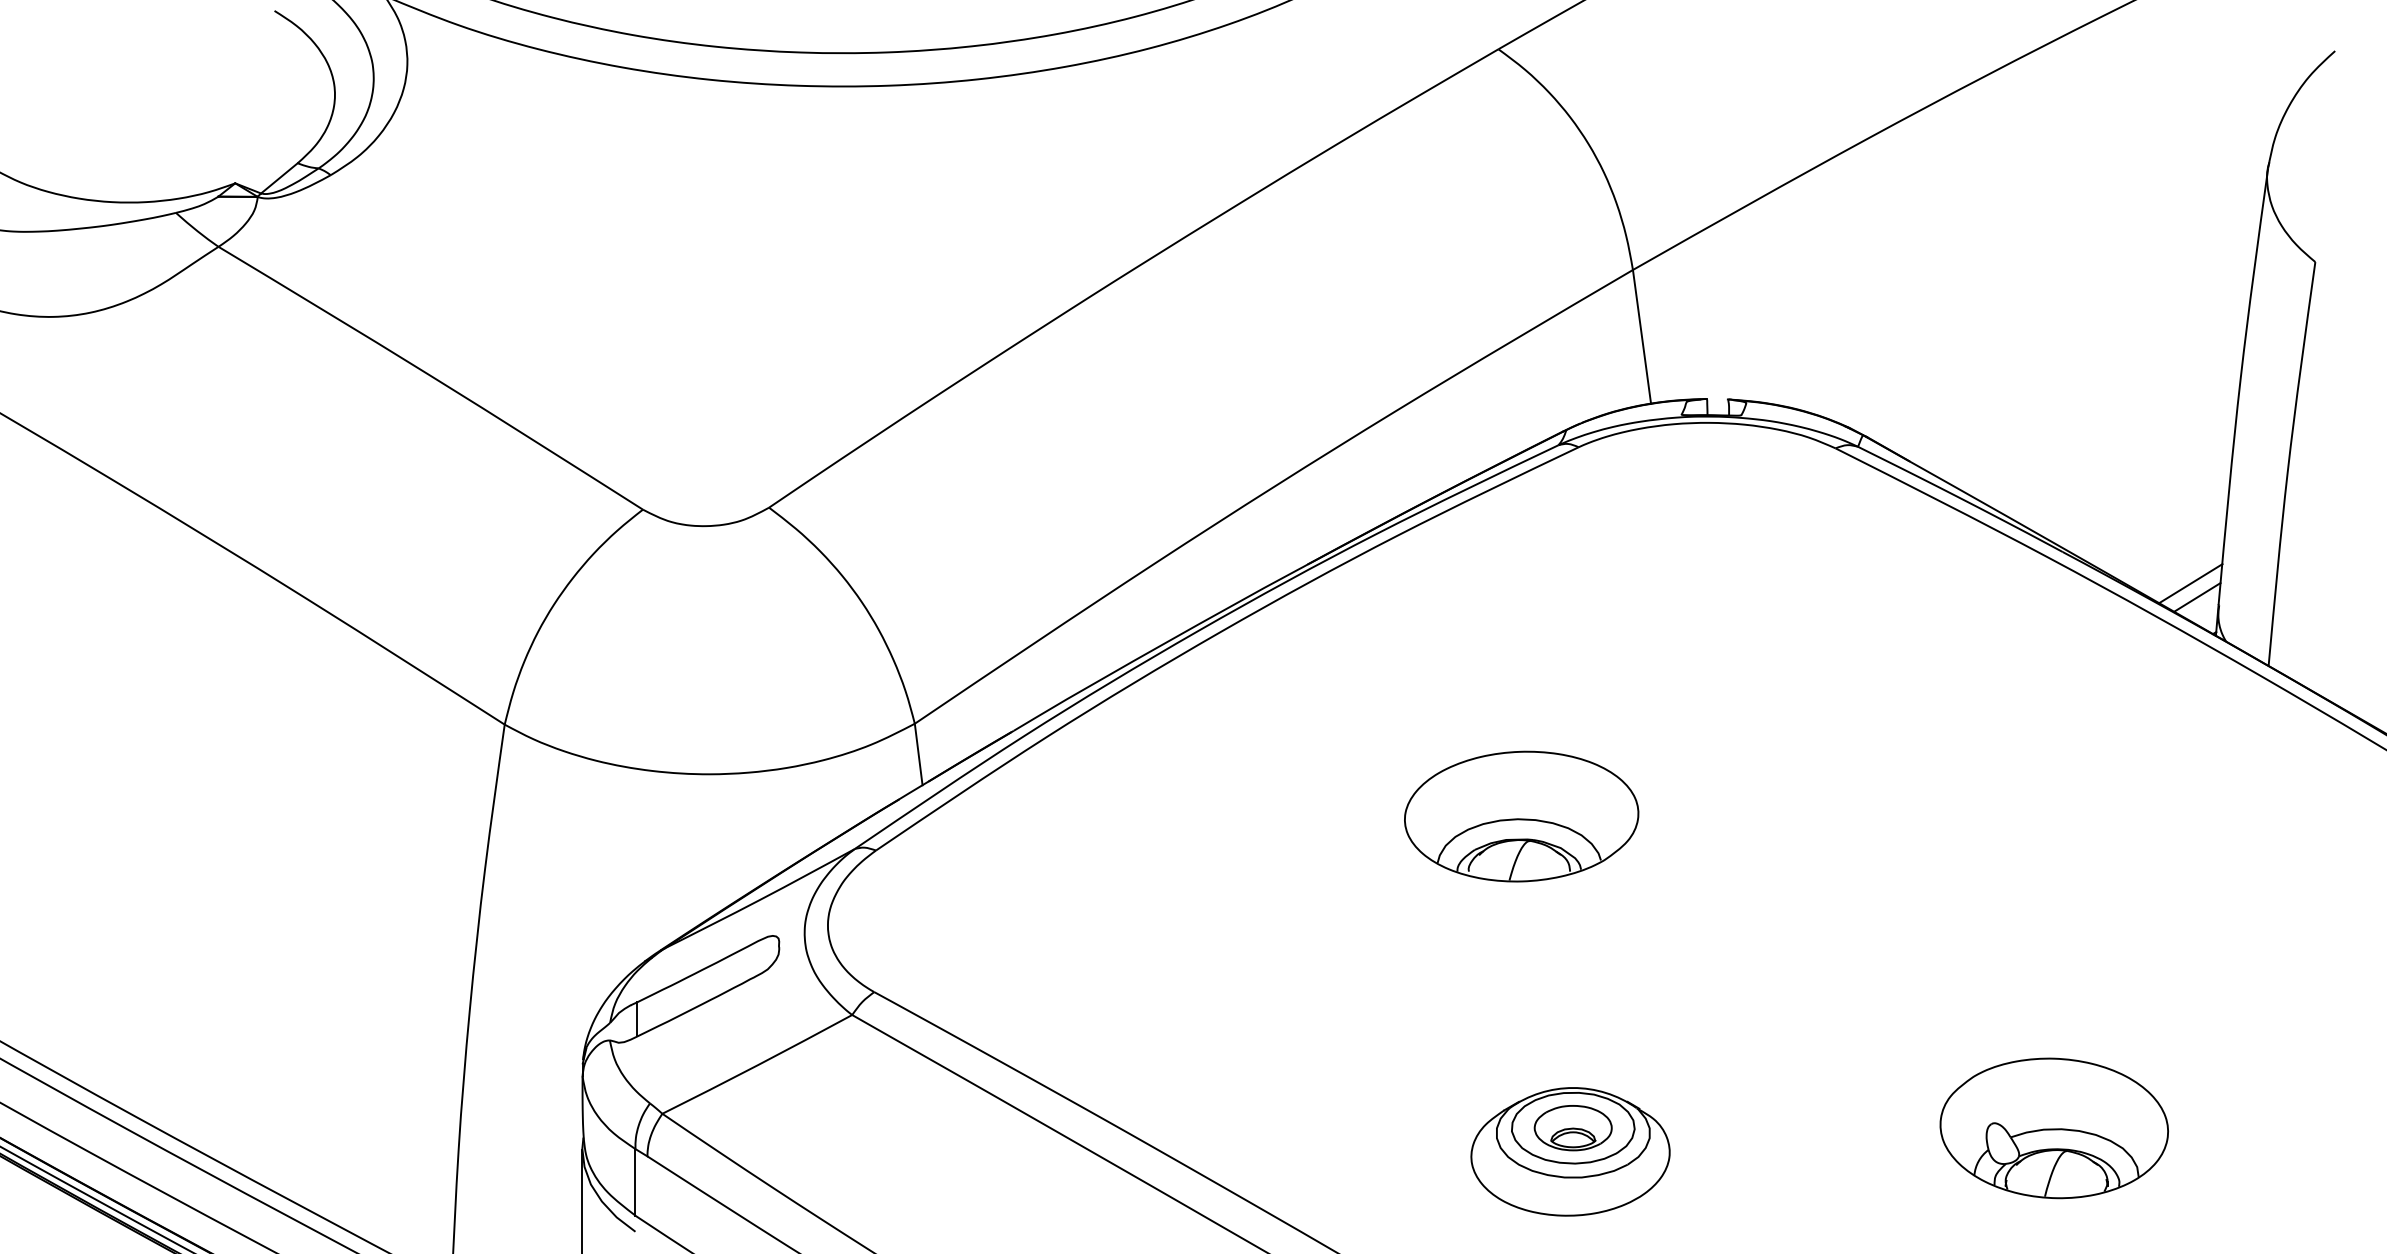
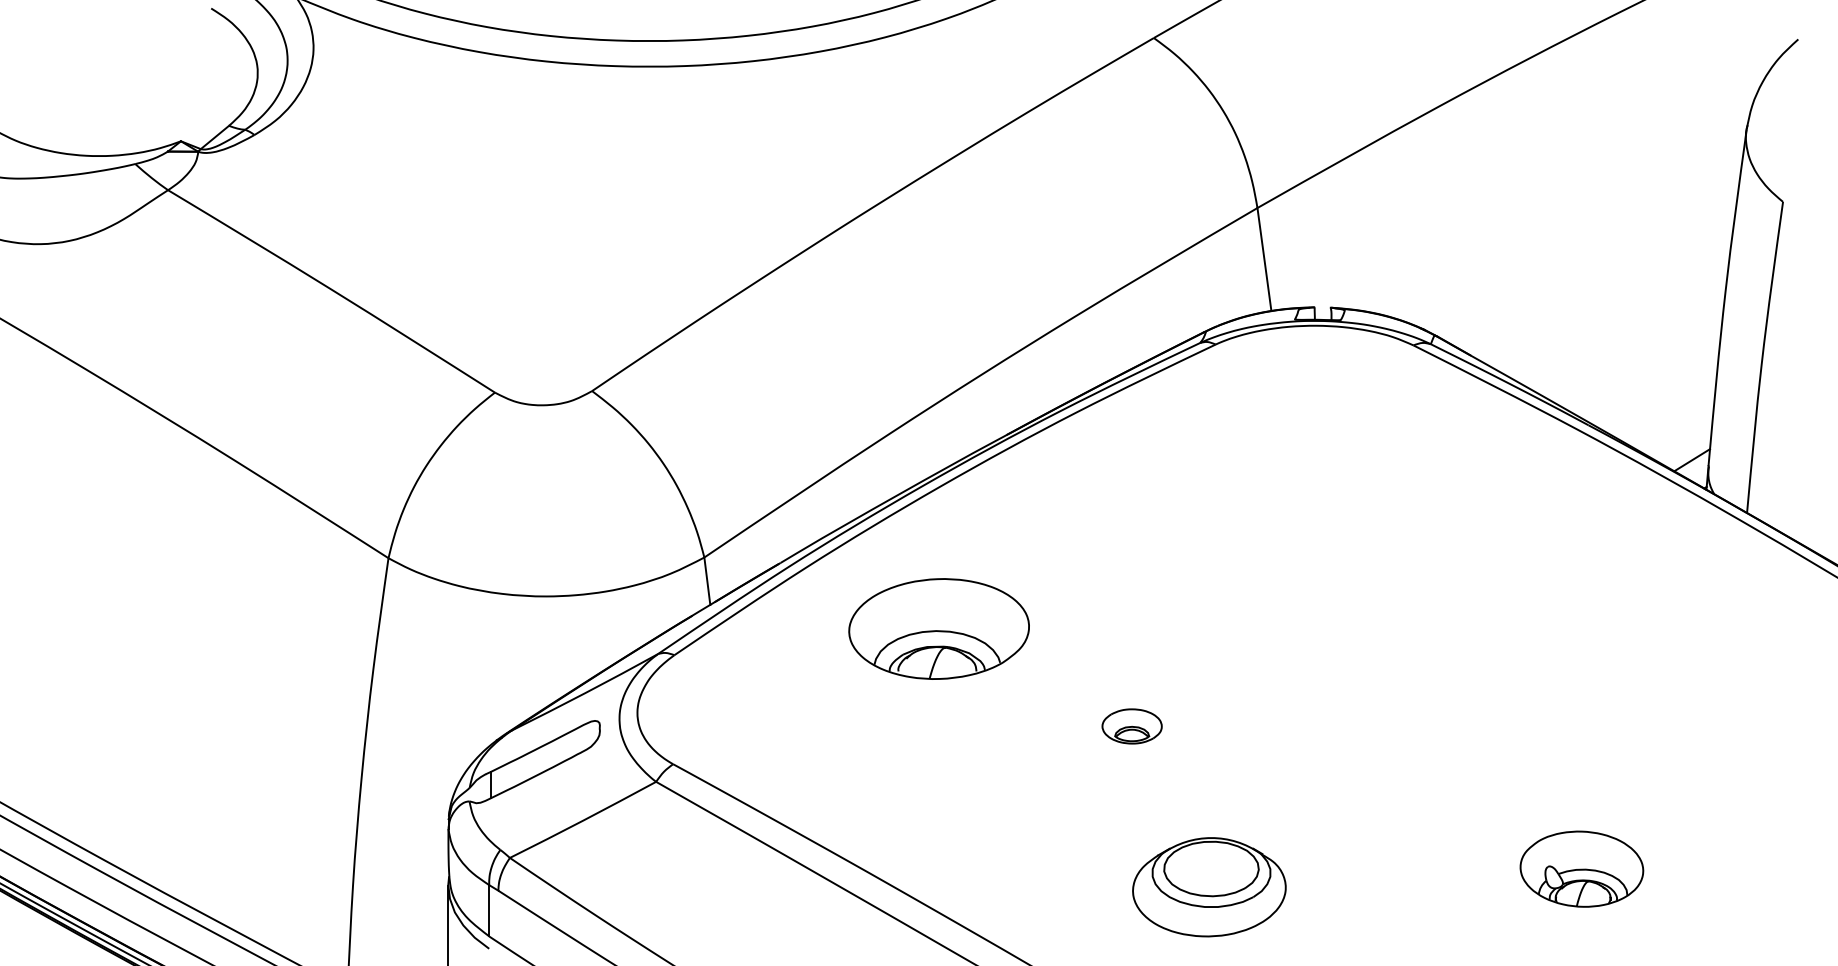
line: (2190, 583) -> (1686, 449), removed
part: (1521, 816) -> (939, 628), moved
part: (1572, 1128) -> (1131, 726), moved
part: (2053, 1128) -> (1581, 869), size x0.7

